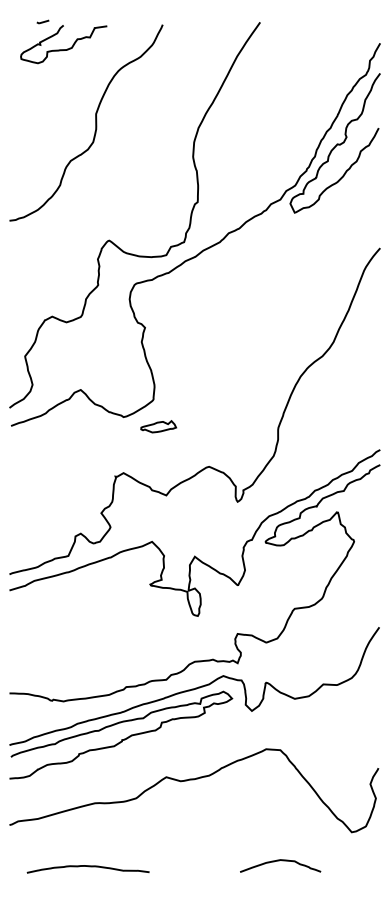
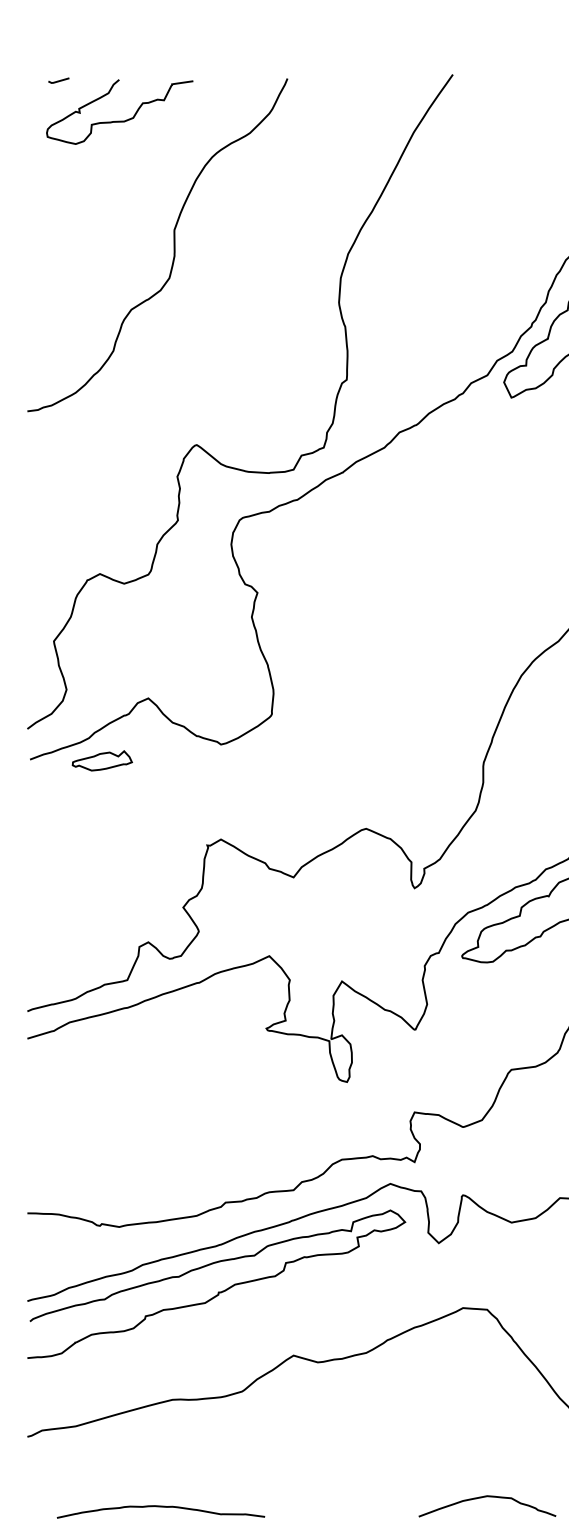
line: (42, 21) -> (57, 79), moved
part: (158, 426) -> (102, 760), moved

